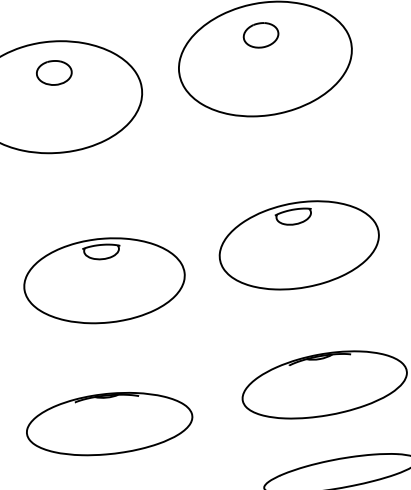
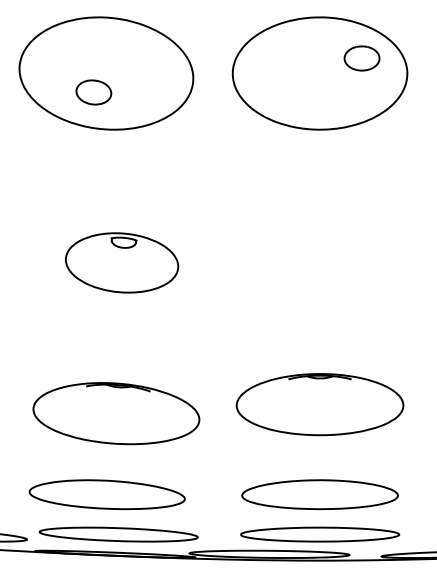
part: (260, 35) -> (361, 58), moved
part: (53, 73) -> (93, 92), moved
part: (298, 245) -> (319, 262), removed
part: (103, 280) -> (121, 262), size x0.7
part: (109, 423) -> (116, 413), moved

